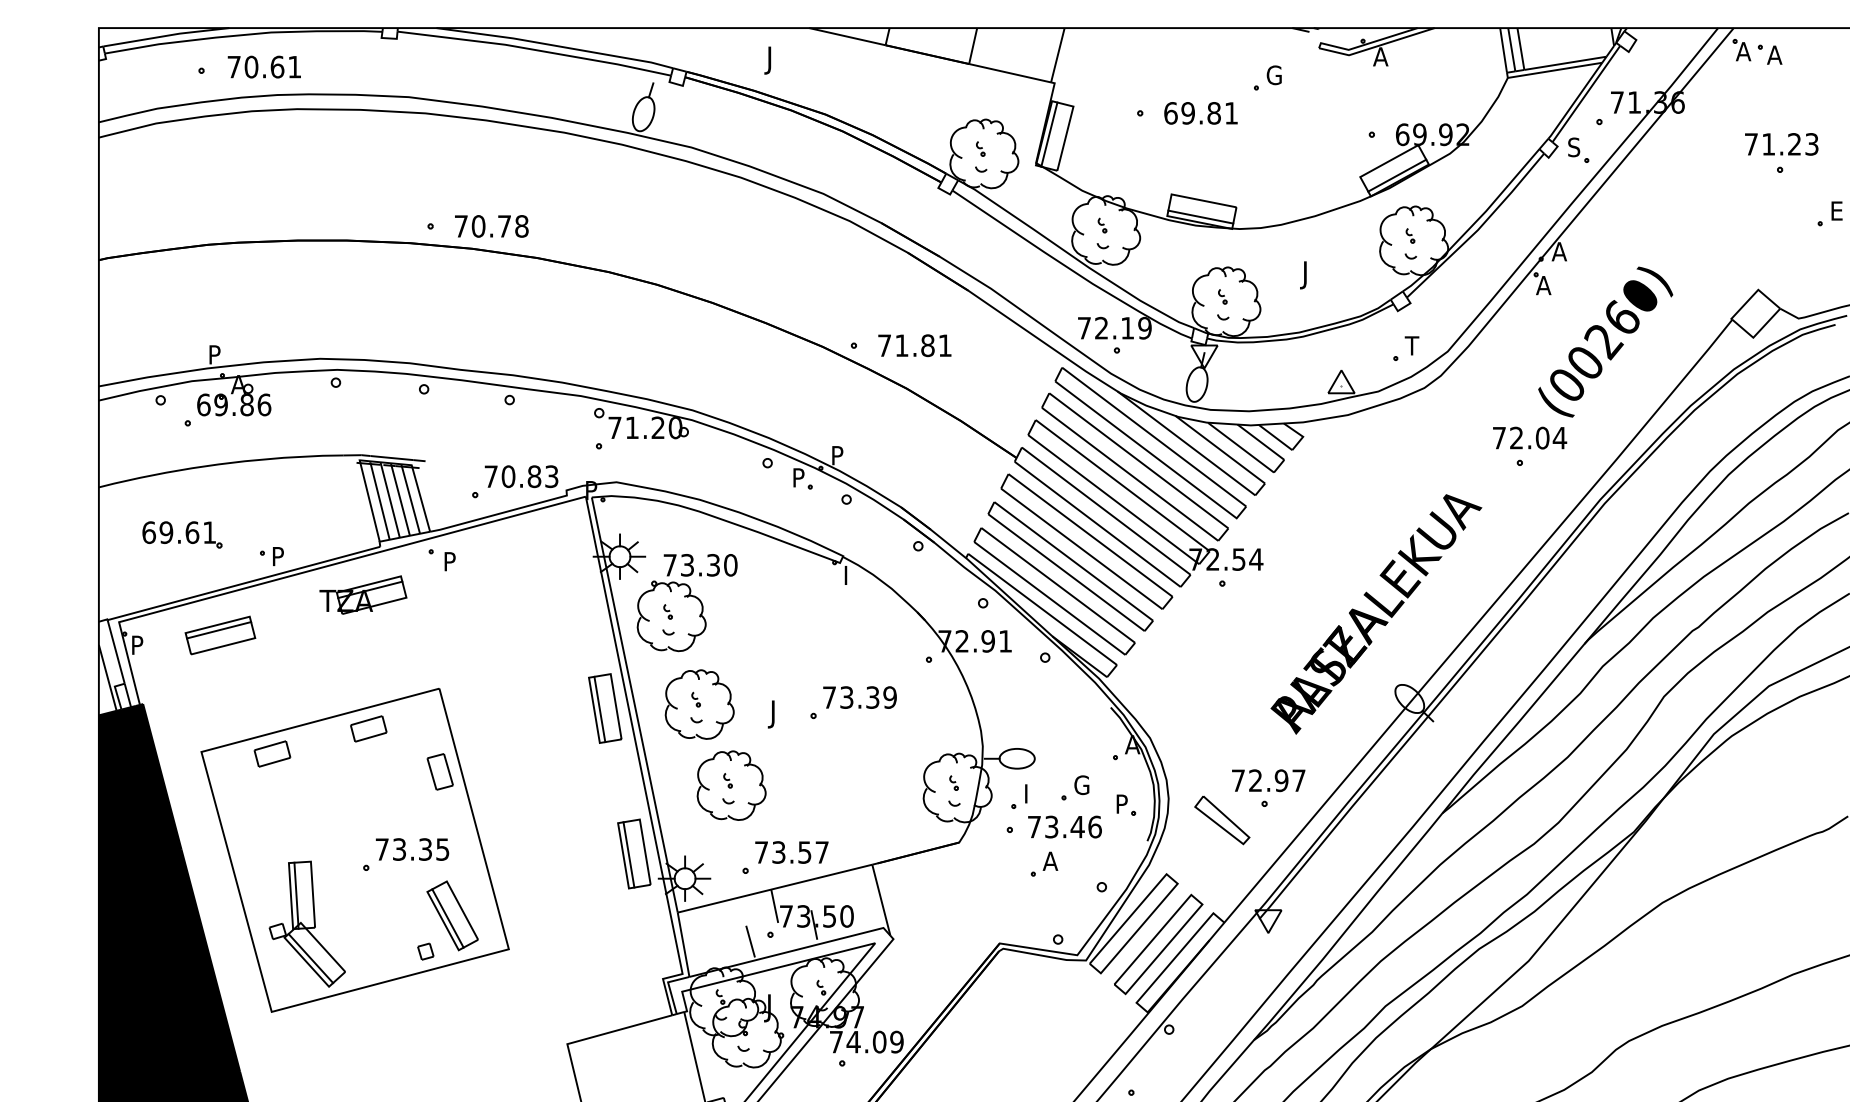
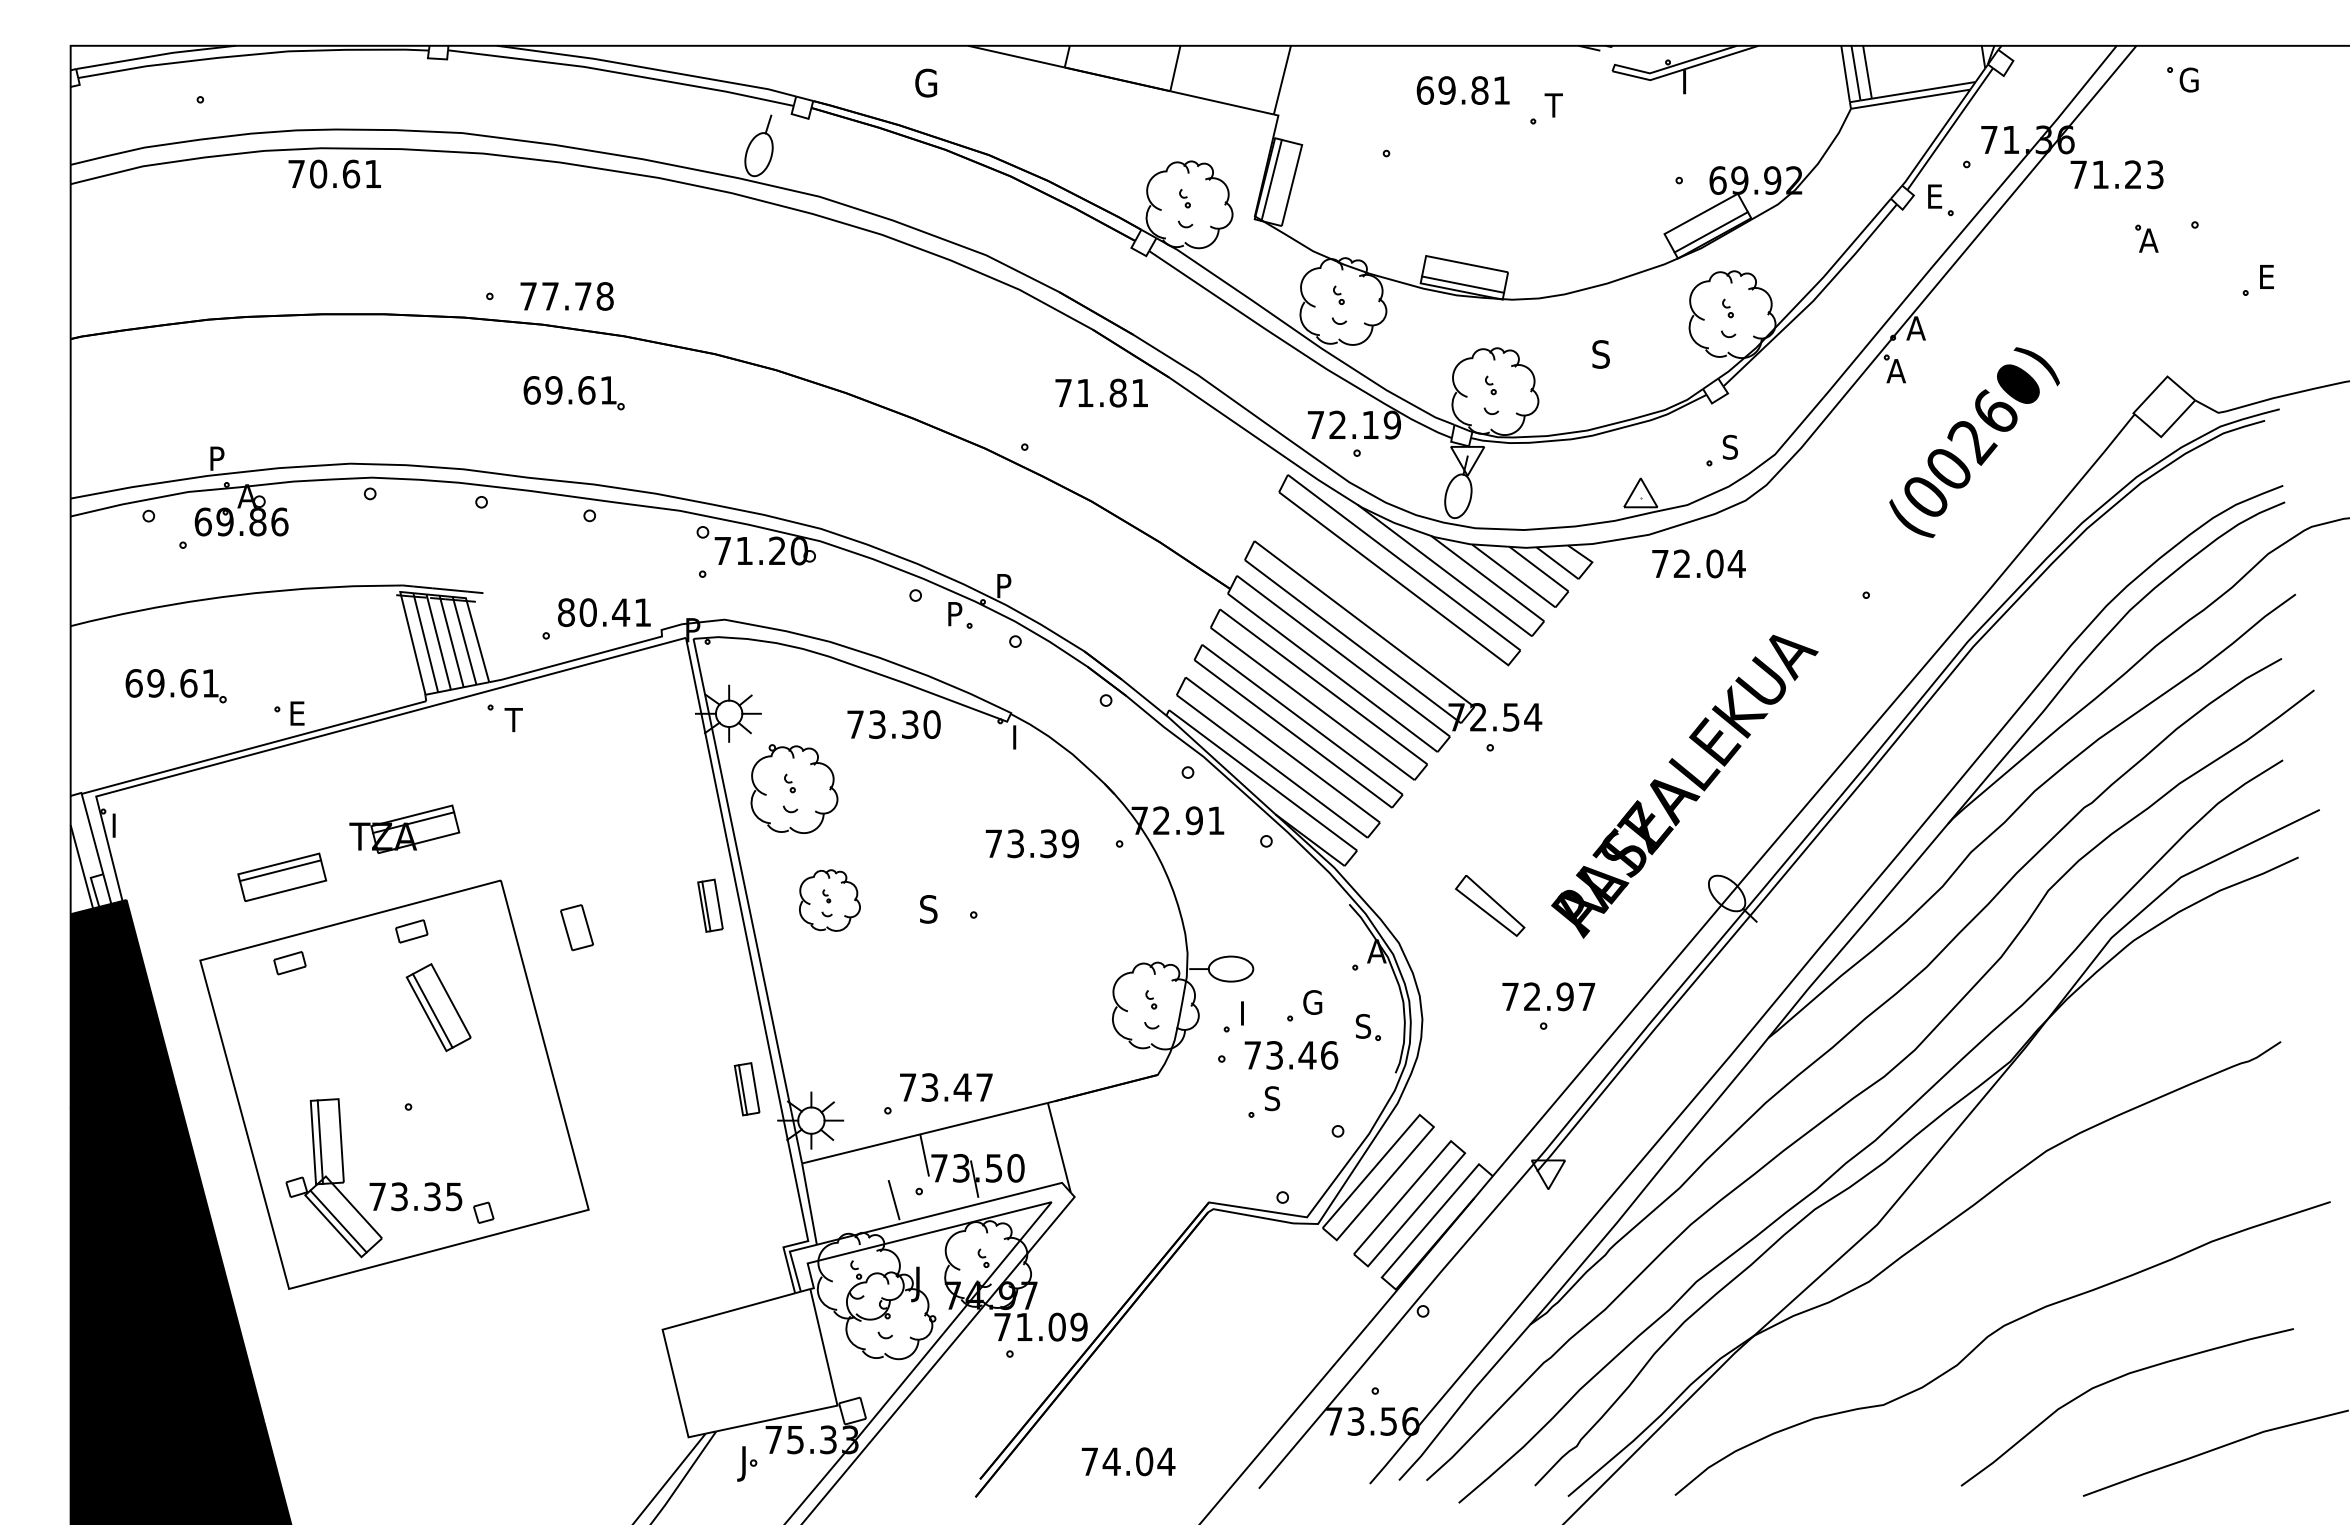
part: (1741, 50) -> (2146, 238), moved
text: (1774, 54) -> (2188, 79), A -> G
text: (1380, 57) -> (1690, 82), A -> I
text: (774, 60) -> (924, 86), J -> G
text: (264, 66) -> (334, 173), moved
text: (1273, 75) -> (1554, 105), G -> T
text: (1200, 113) -> (1462, 90), moved
text: (1781, 144) -> (2116, 174), moved
text: (1573, 147) -> (1934, 196), S -> E
text: (478, 226) -> (550, 296), 70.78 -> 77.78
text: (1308, 274) -> (1598, 357), J -> S
part: (496, 303) -> (573, 393), added
text: (914, 345) -> (1101, 392), moved
text: (1411, 345) -> (1729, 446), T -> S
text: (1529, 437) -> (1698, 563), moved
part: (1134, 467) -> (1379, 600), removed
text: (521, 476) -> (604, 612), 70.83 -> 80.41
text: (279, 556) -> (298, 713), P -> E
text: (449, 562) -> (513, 720), P -> T
text: (700, 565) -> (893, 724), moved
part: (363, 594) -> (404, 828), moved
part: (220, 634) -> (282, 876), moved
text: (138, 641) -> (120, 820), P -> I
text: (859, 697) -> (1031, 843), moved
part: (699, 704) -> (829, 900), size x0.7
part: (605, 708) -> (710, 905), size x0.6
text: (776, 713) -> (926, 912), J -> S
part: (368, 729) -> (411, 931), size x0.7
part: (272, 754) -> (289, 963), size x0.7
part: (439, 771) -> (576, 927), moved
part: (731, 785) -> (870, 1002), removed
text: (1122, 804) -> (1363, 1026), P -> S
part: (1222, 820) -> (1490, 905), moved
text: (412, 849) -> (415, 1196), moved
text: (804, 852) -> (962, 1087), 73.57 -> 73.47
part: (633, 853) -> (746, 1088), size x0.6
text: (1050, 861) -> (1272, 1098), A -> S
part: (452, 915) -> (438, 1007), moved
text: (853, 1041) -> (1024, 1326), 74.09 -> 71.09

